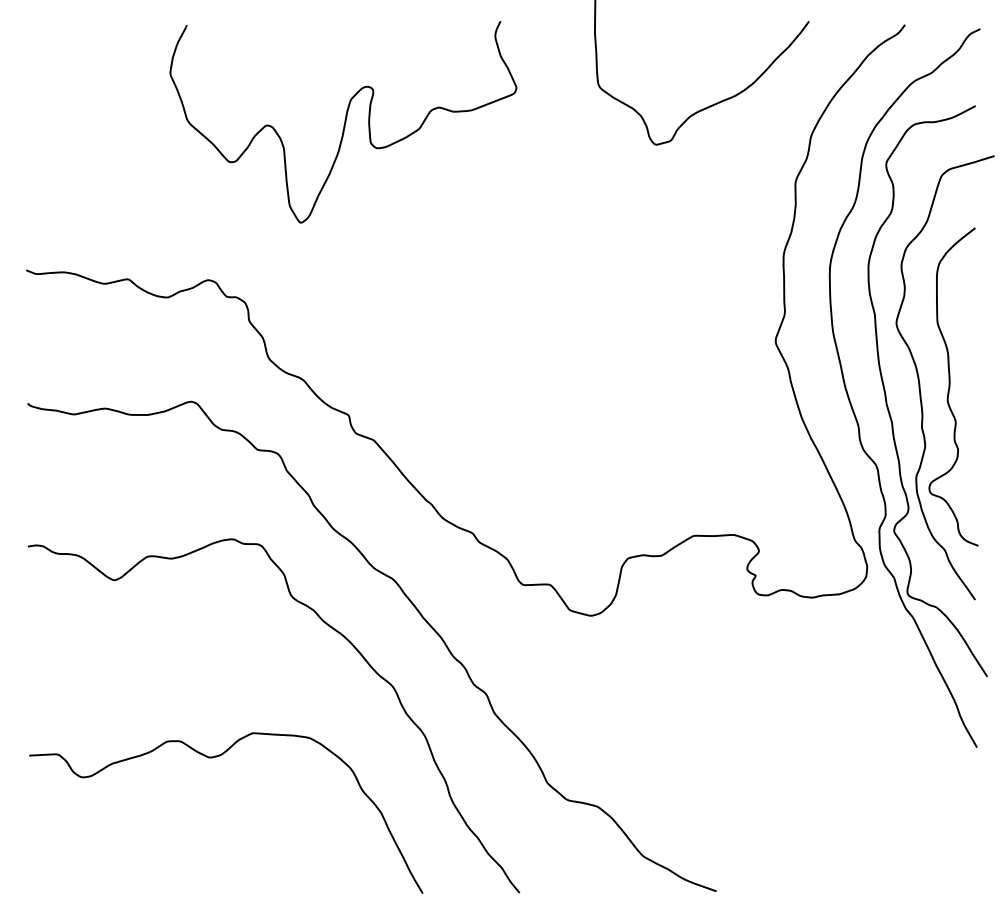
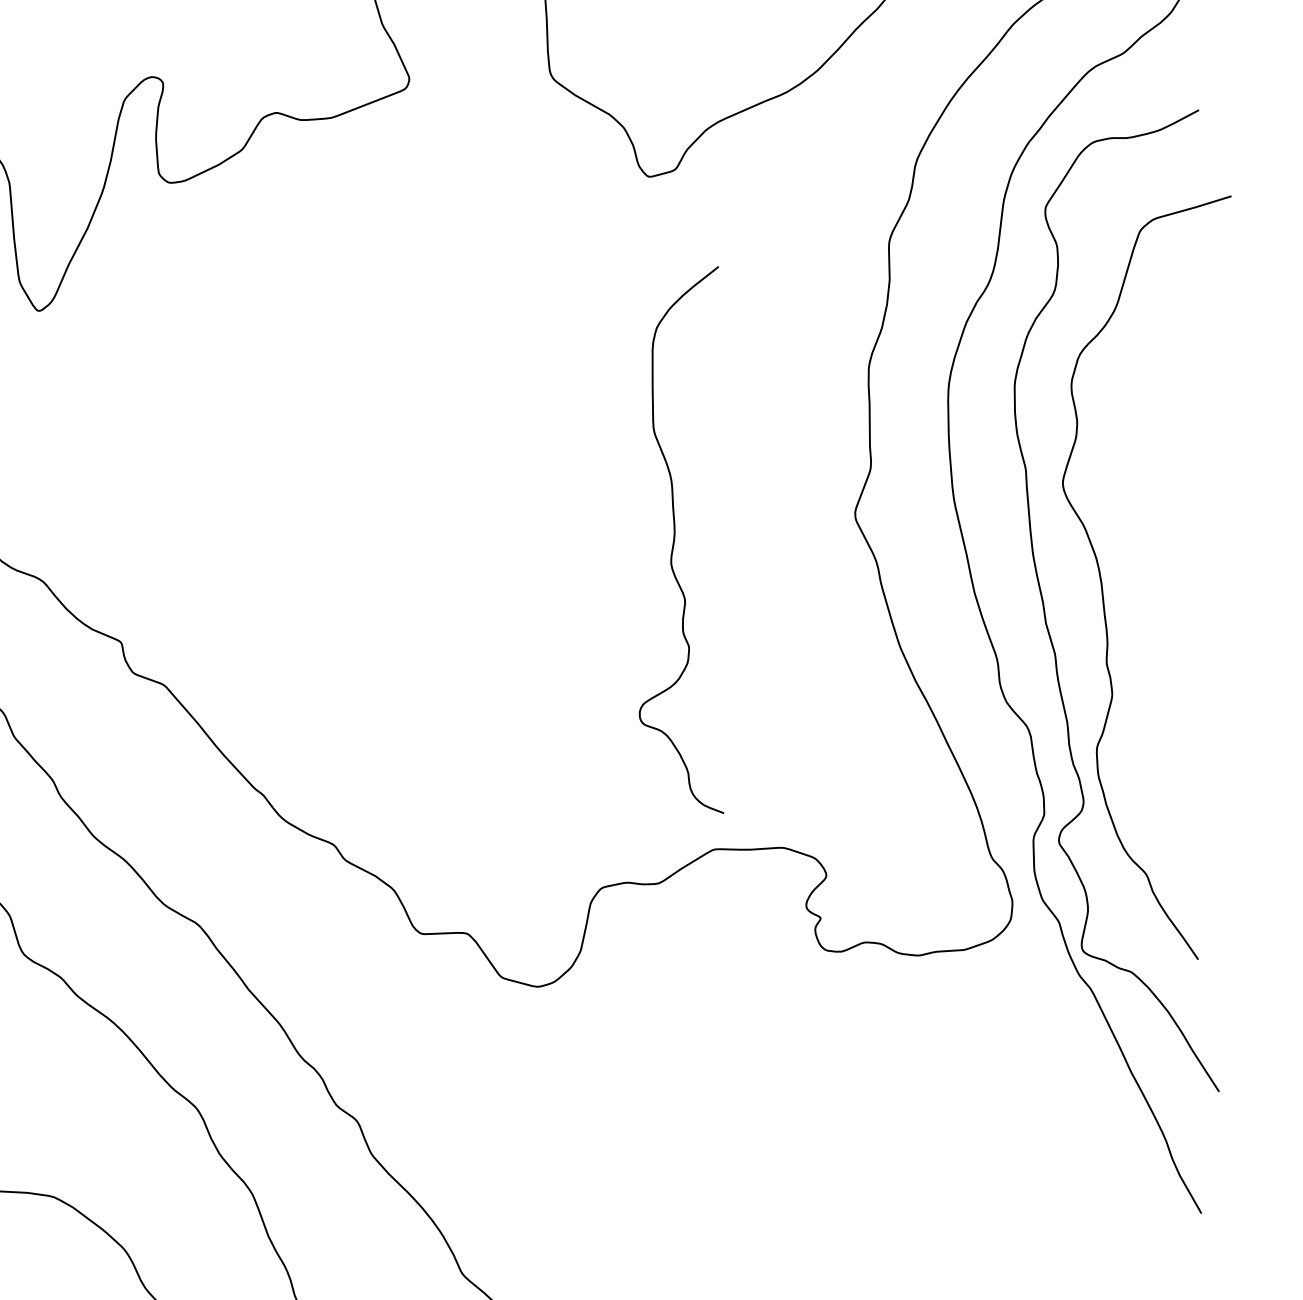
curve: (950, 386) -> (676, 539), moved

